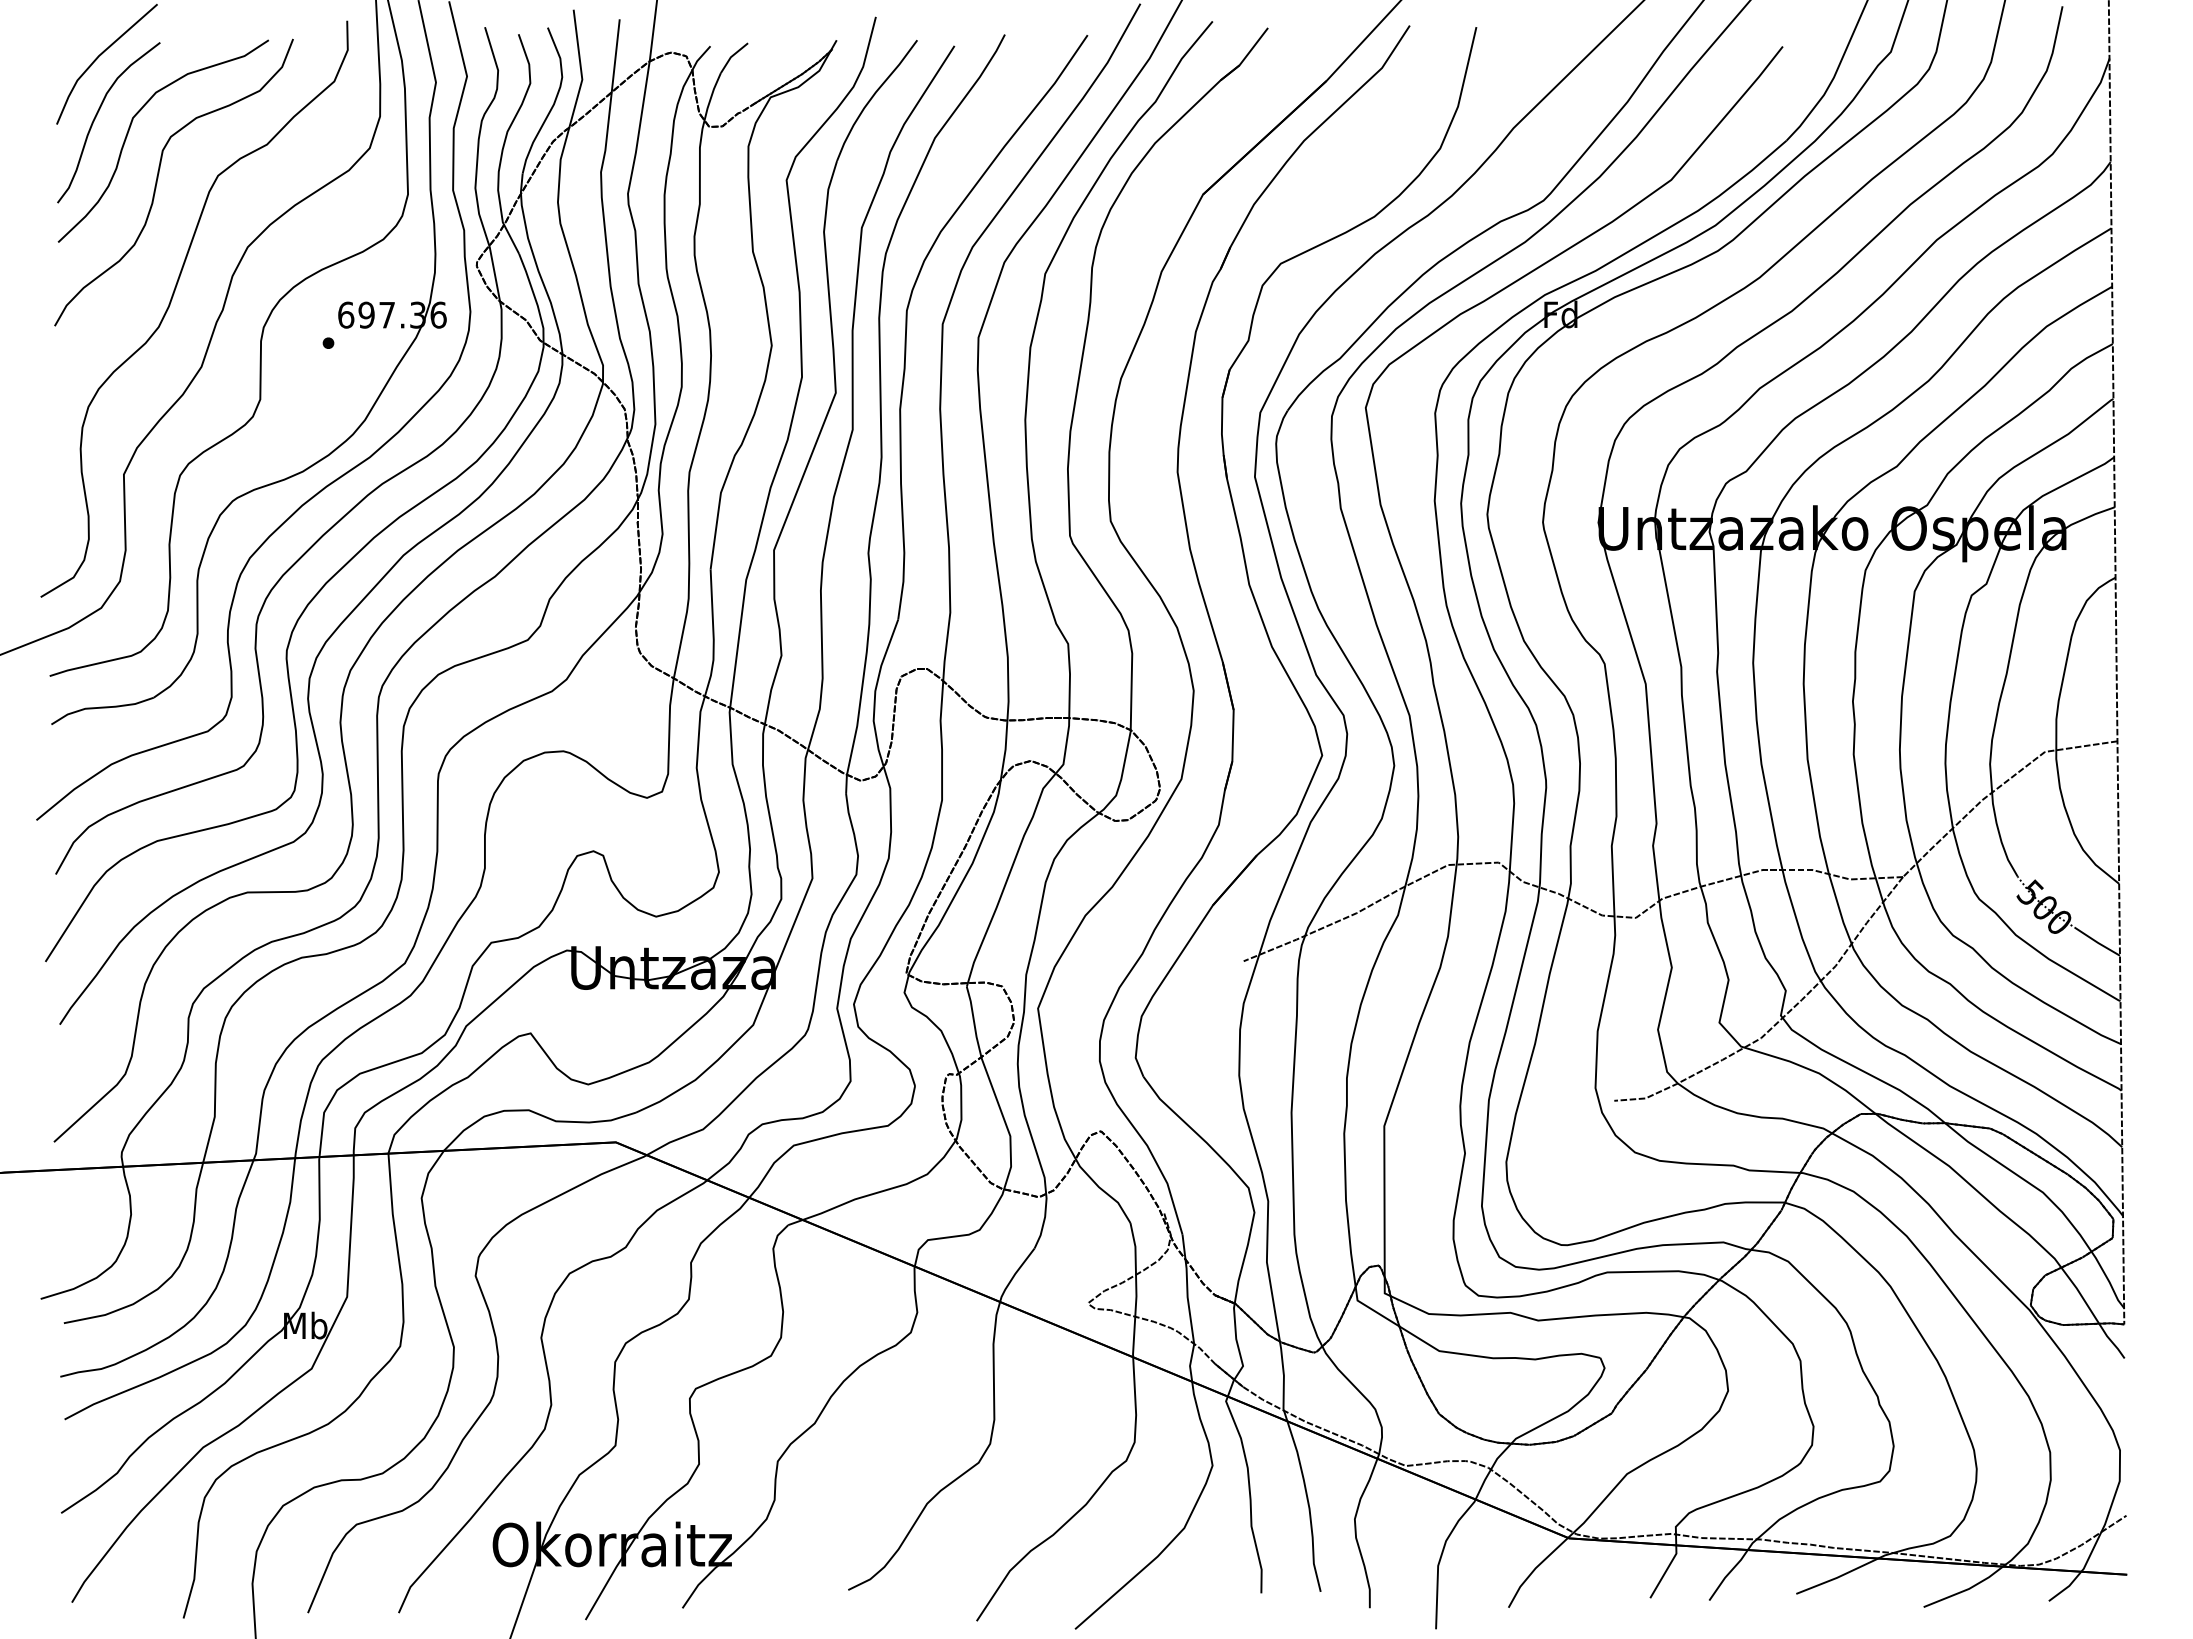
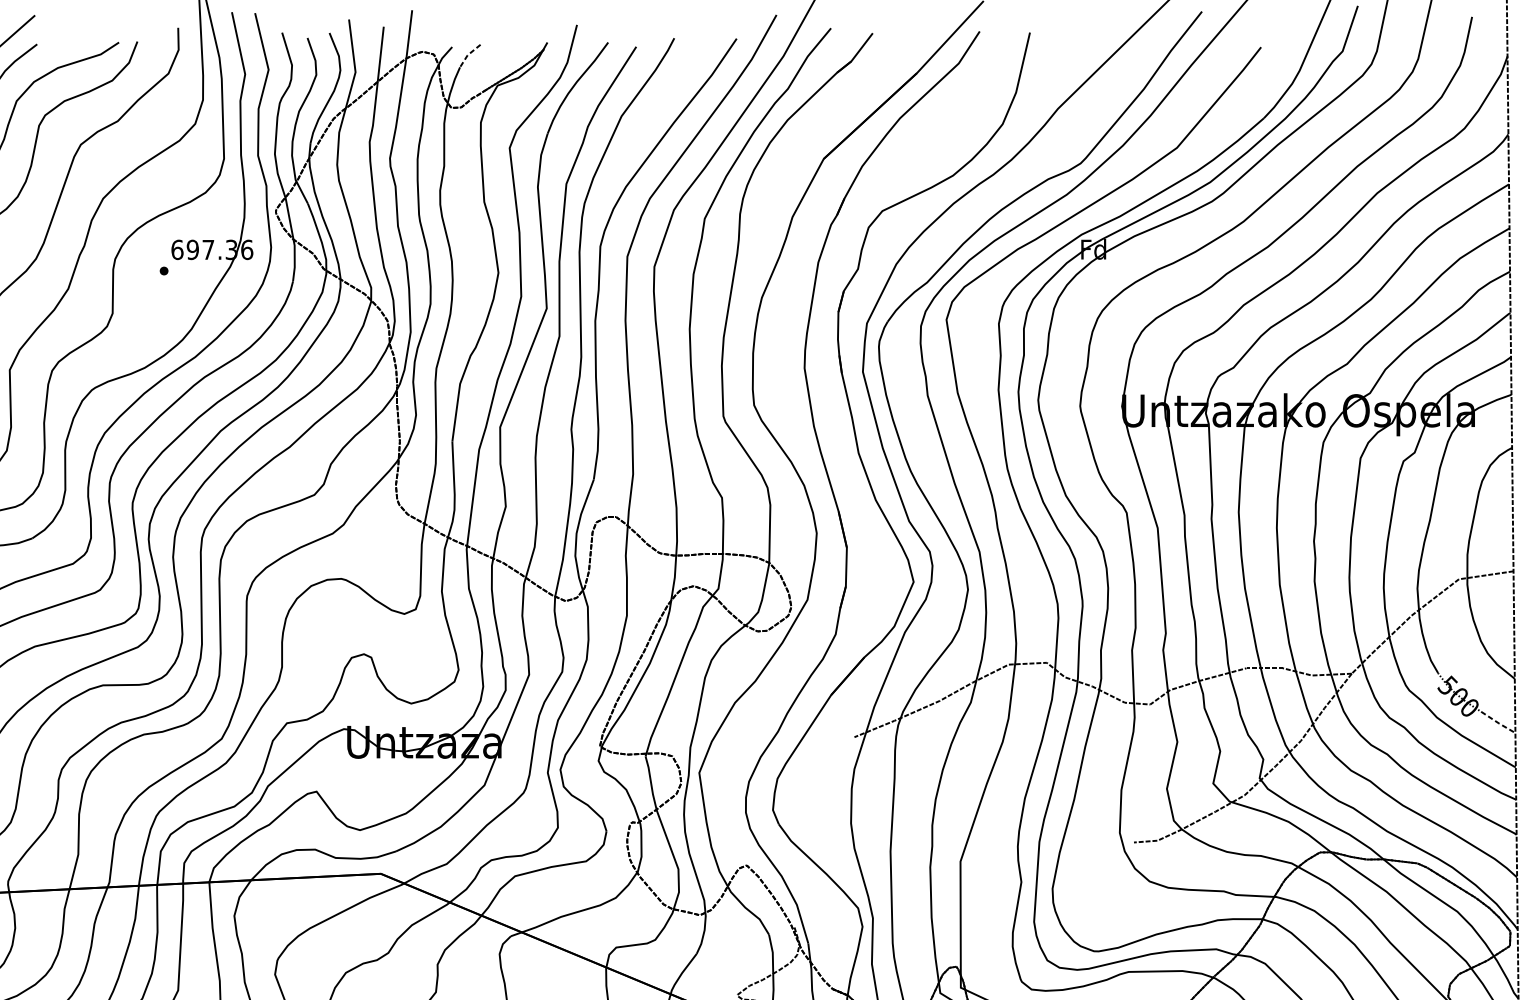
line: (731, 56) -> (468, 54), solid -> dashed
line: (2097, 942) -> (1498, 723), solid -> dashed

